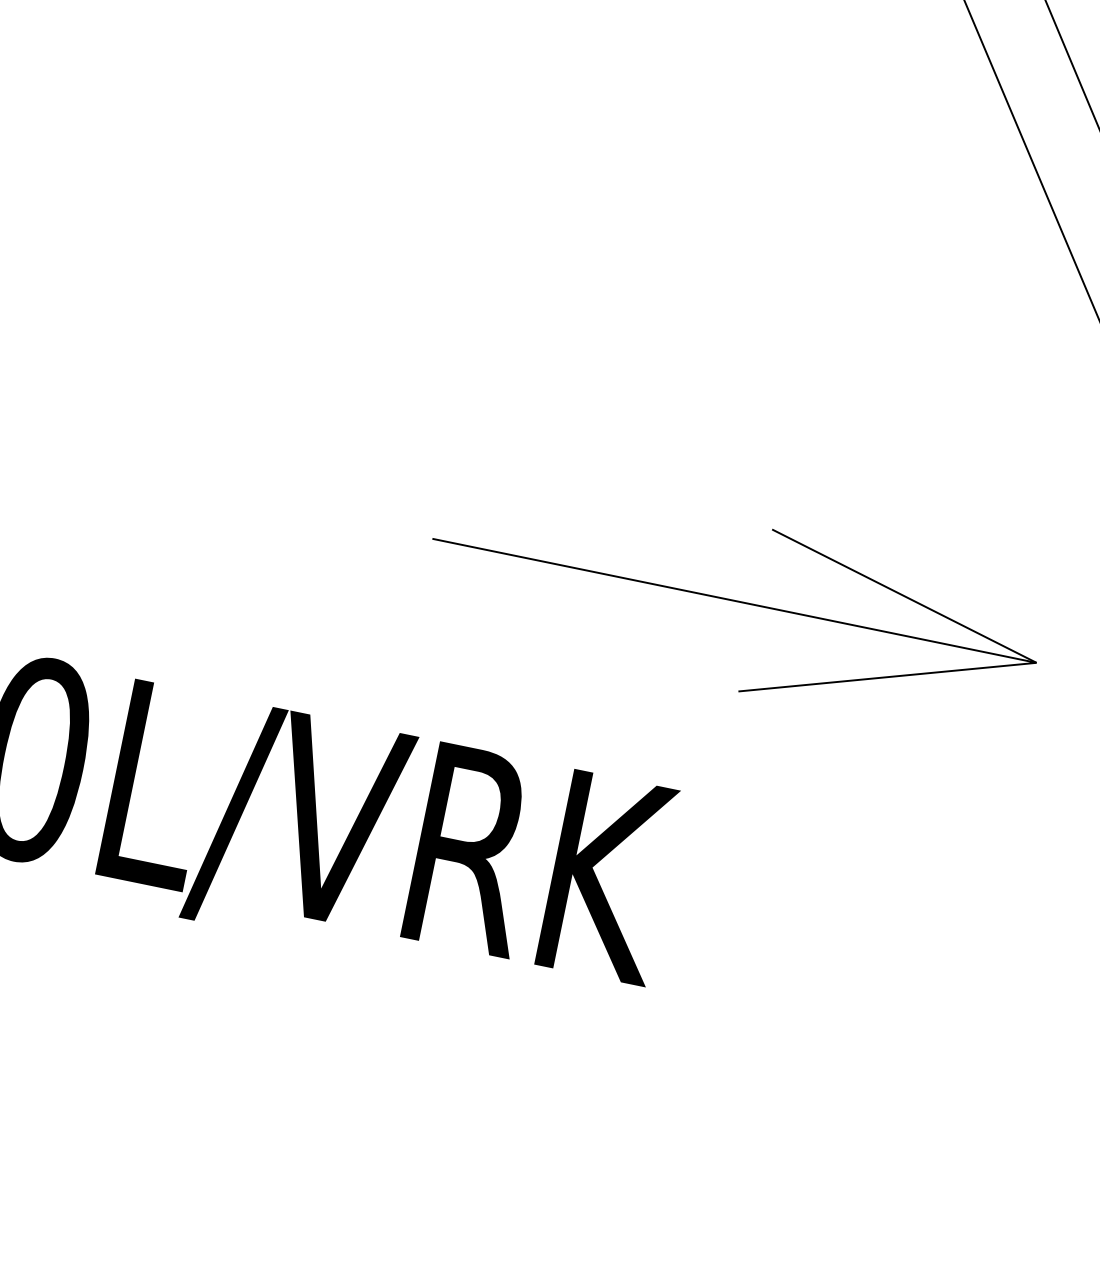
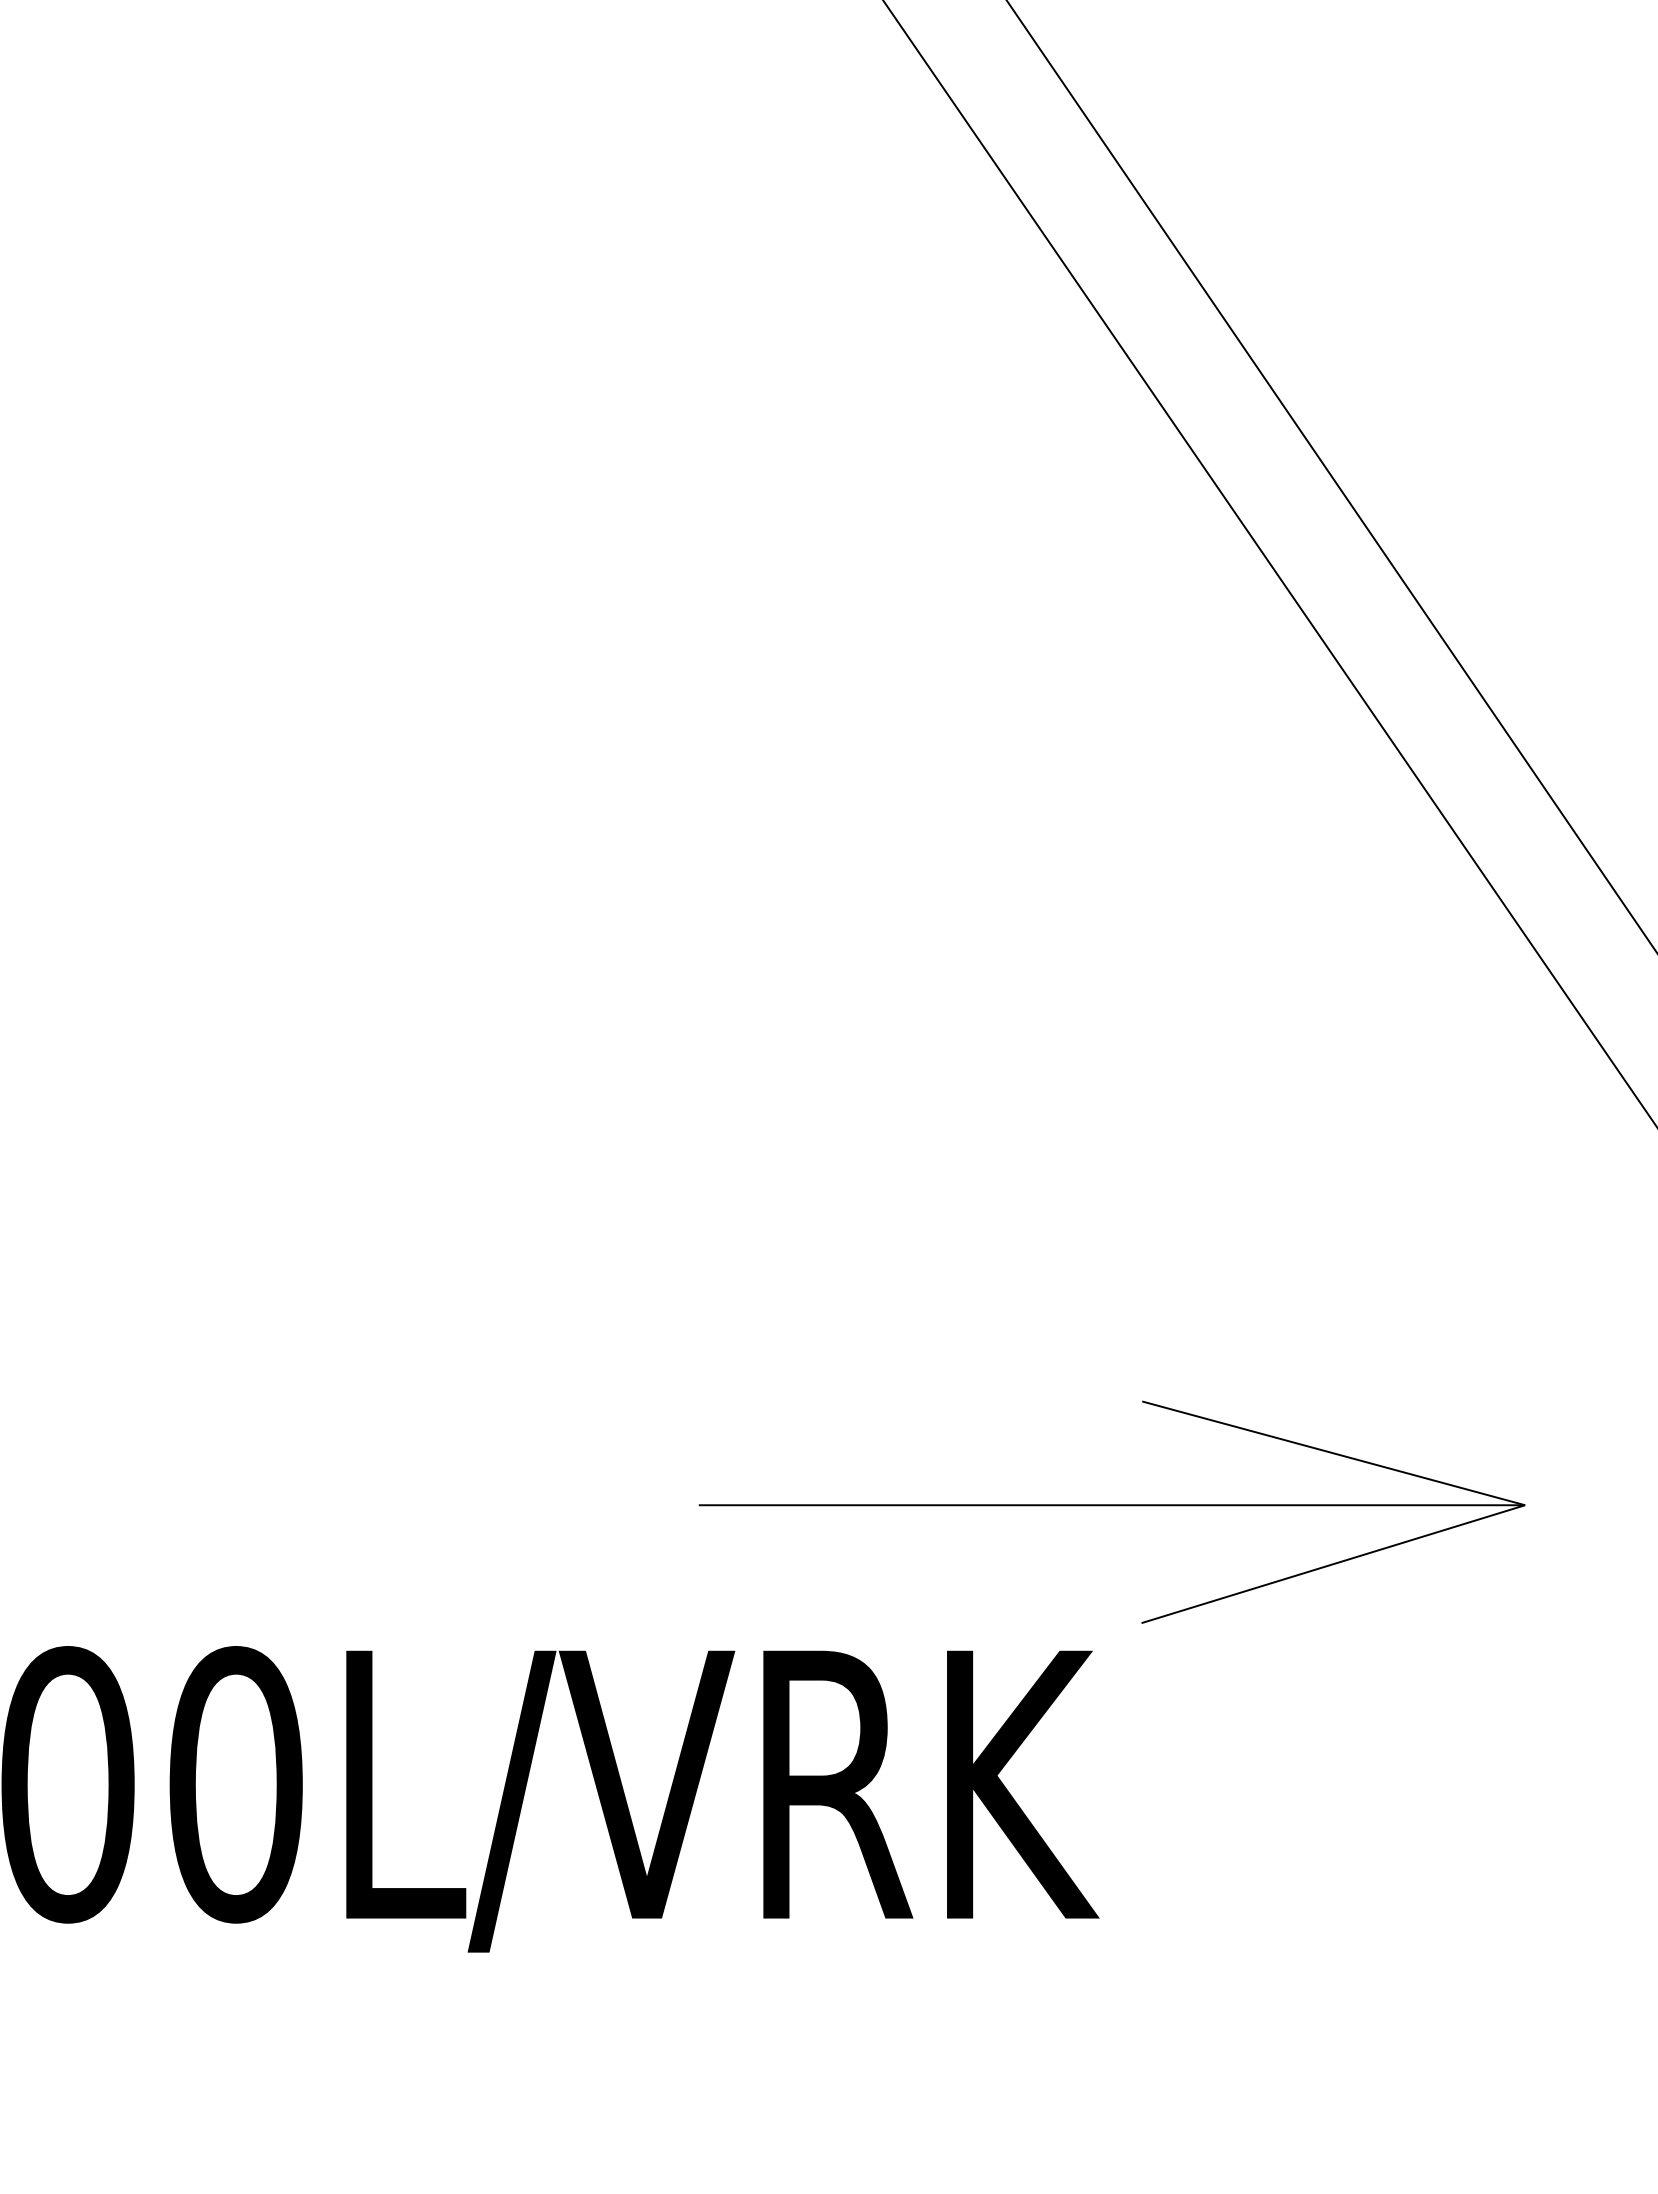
part: (733, 605) -> (1111, 1511), moved

